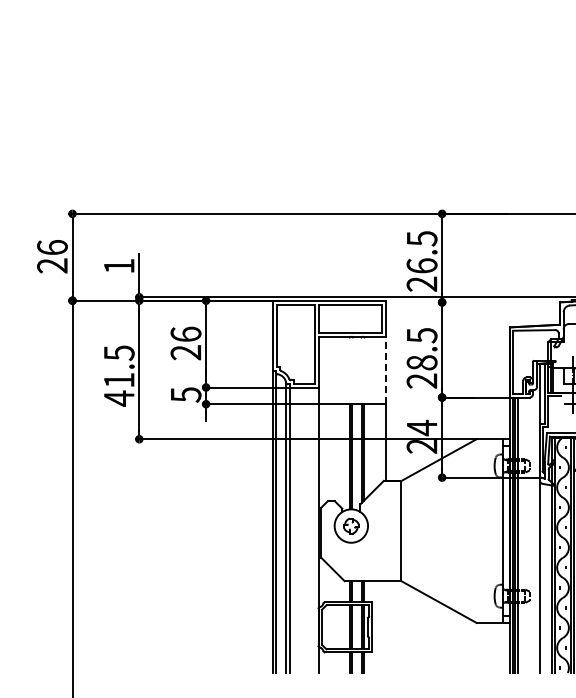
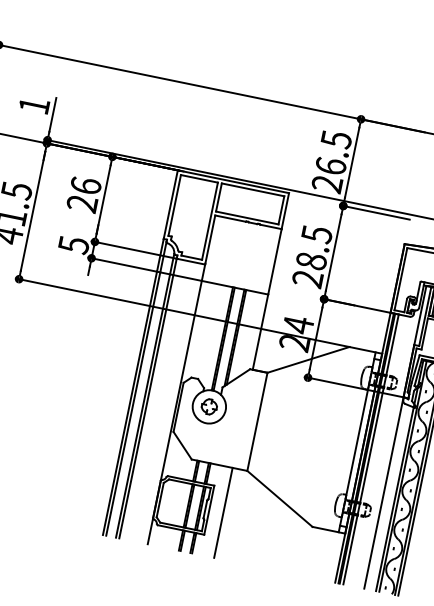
line: (473, 302) -> (373, 212), added
line: (386, 370) -> (275, 261), dashed -> solid
line: (386, 627) -> (223, 513), added

